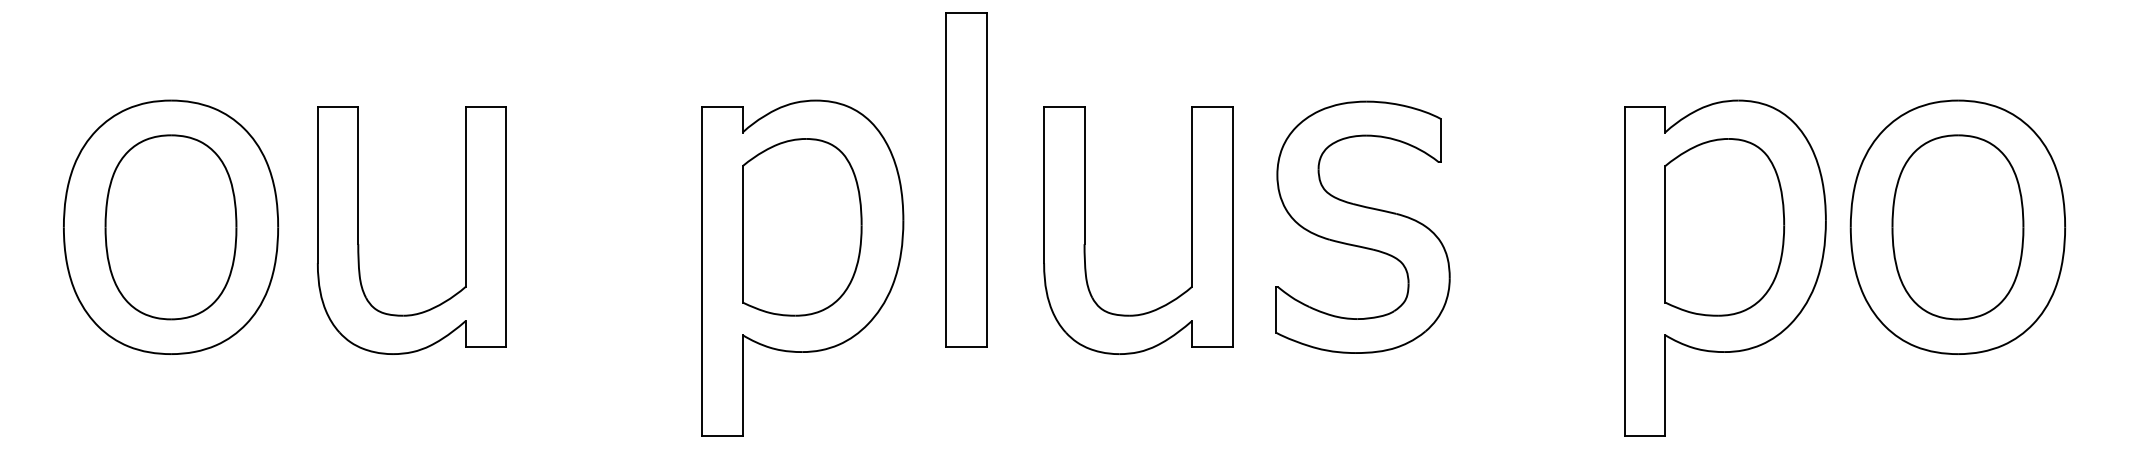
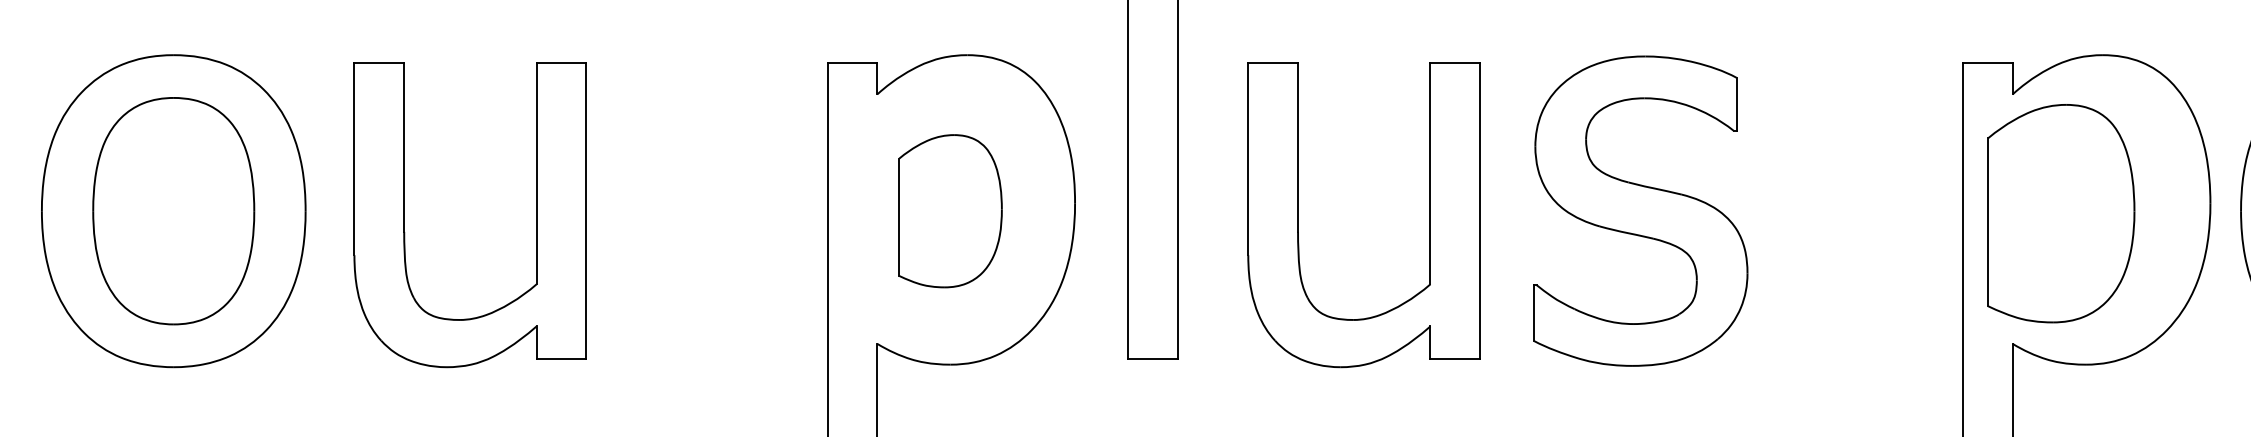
part: (802, 227) -> (950, 211), size x0.7
part: (1724, 227) -> (2061, 213), moved

